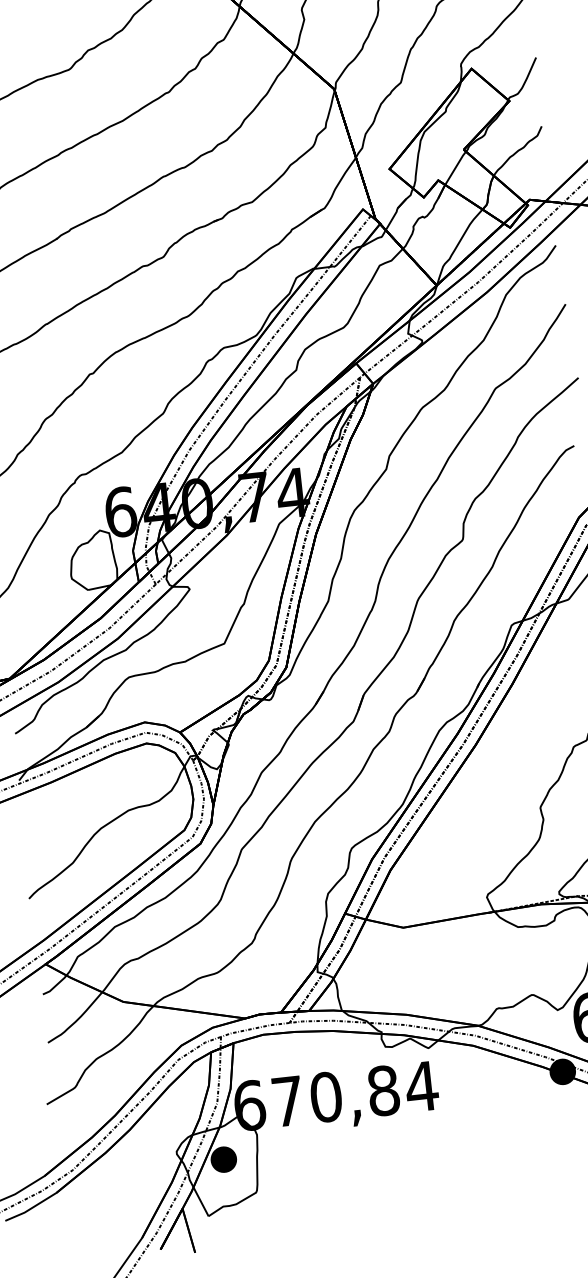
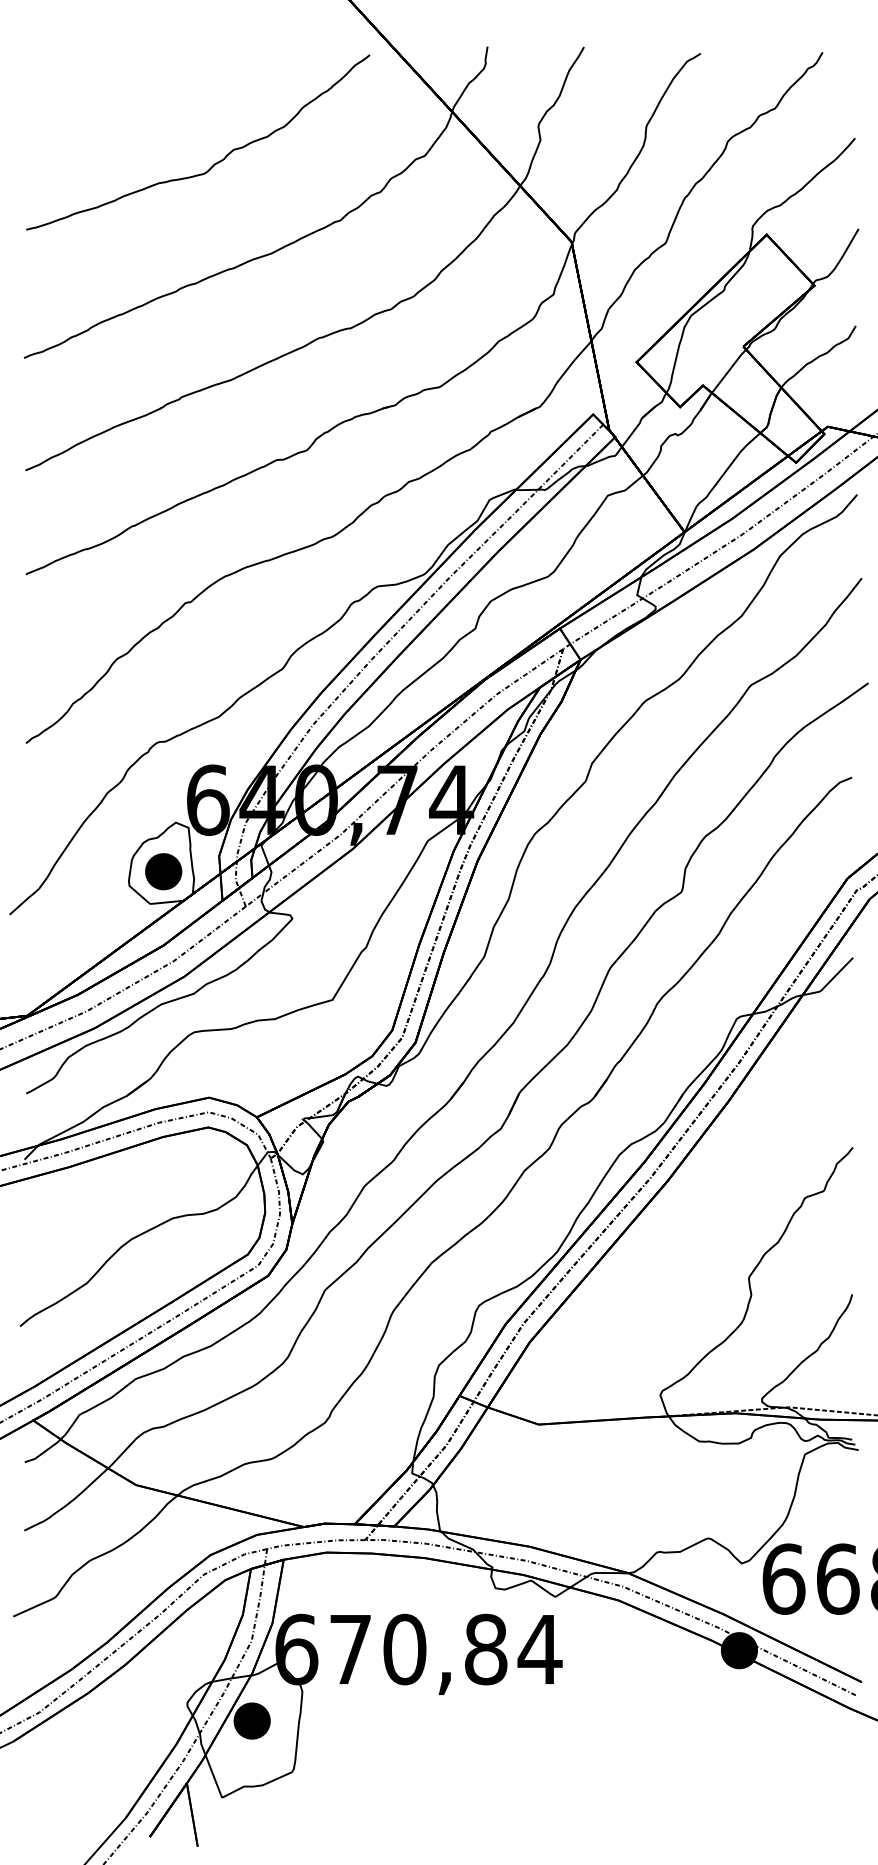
part: (94, 566) -> (163, 871), added

